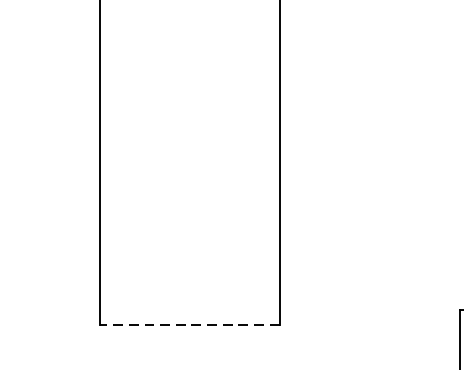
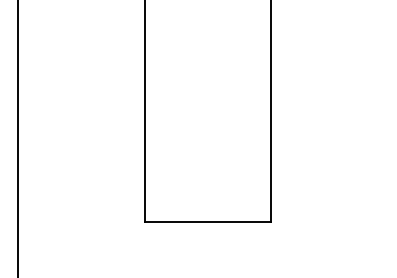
line: (188, 325) -> (207, 222), dashed -> solid

